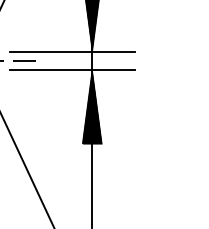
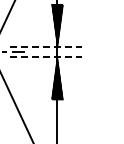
line: (71, 50) -> (45, 46), solid -> dashed
line: (71, 70) -> (45, 57), solid -> dashed

